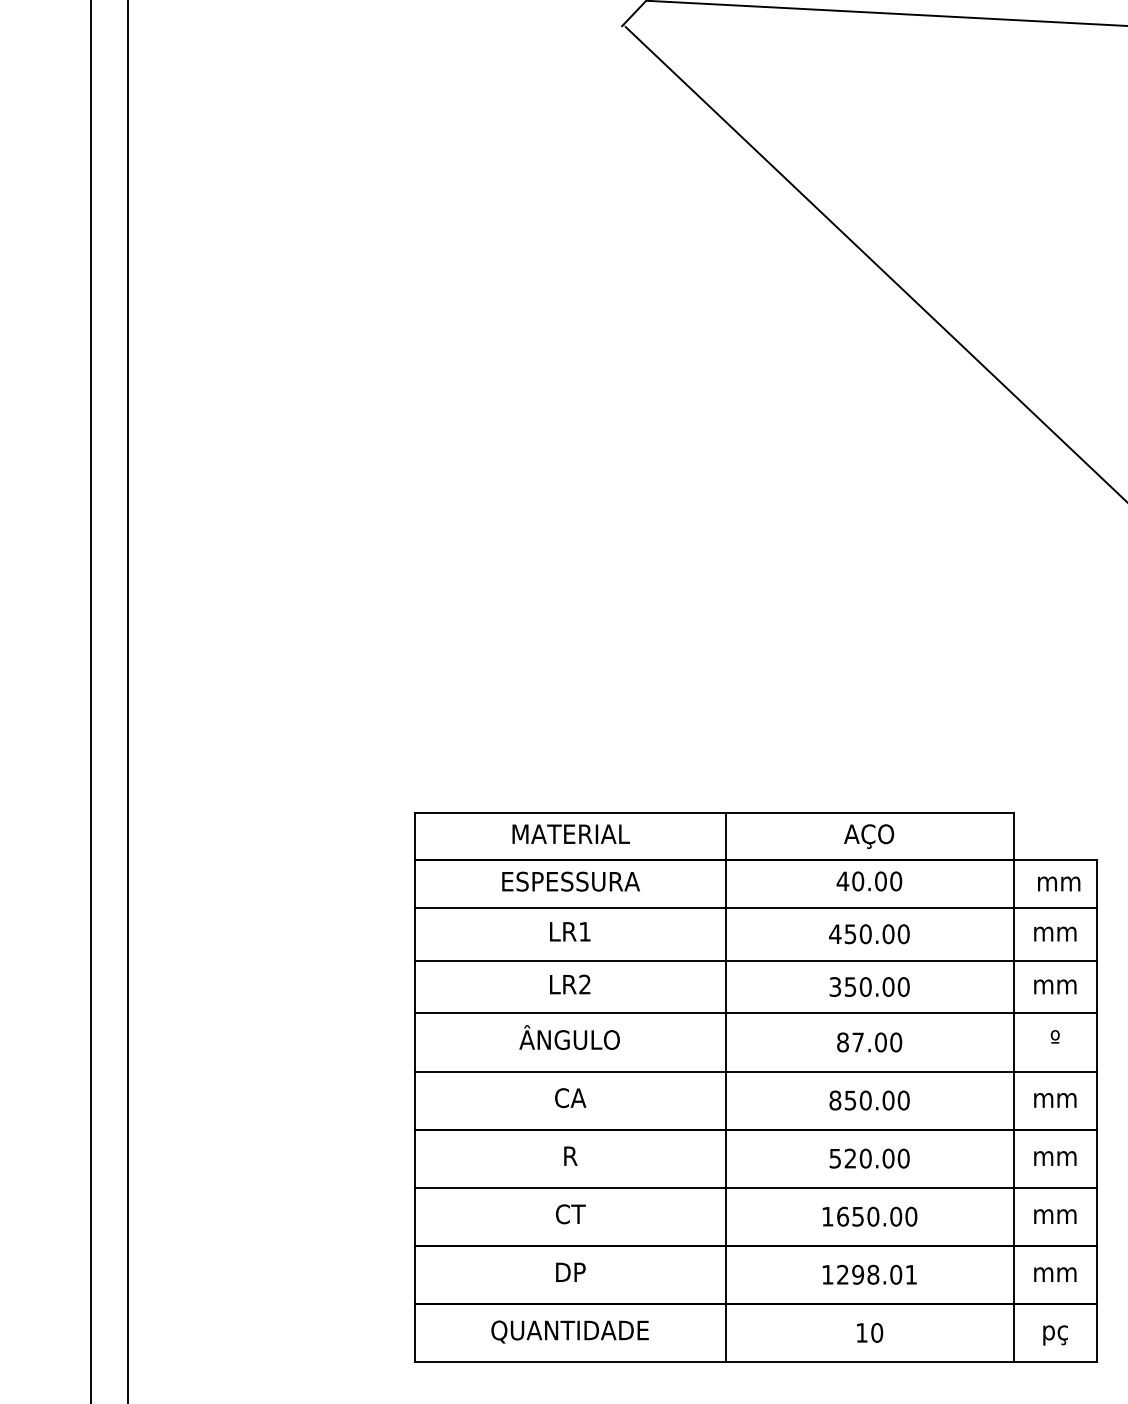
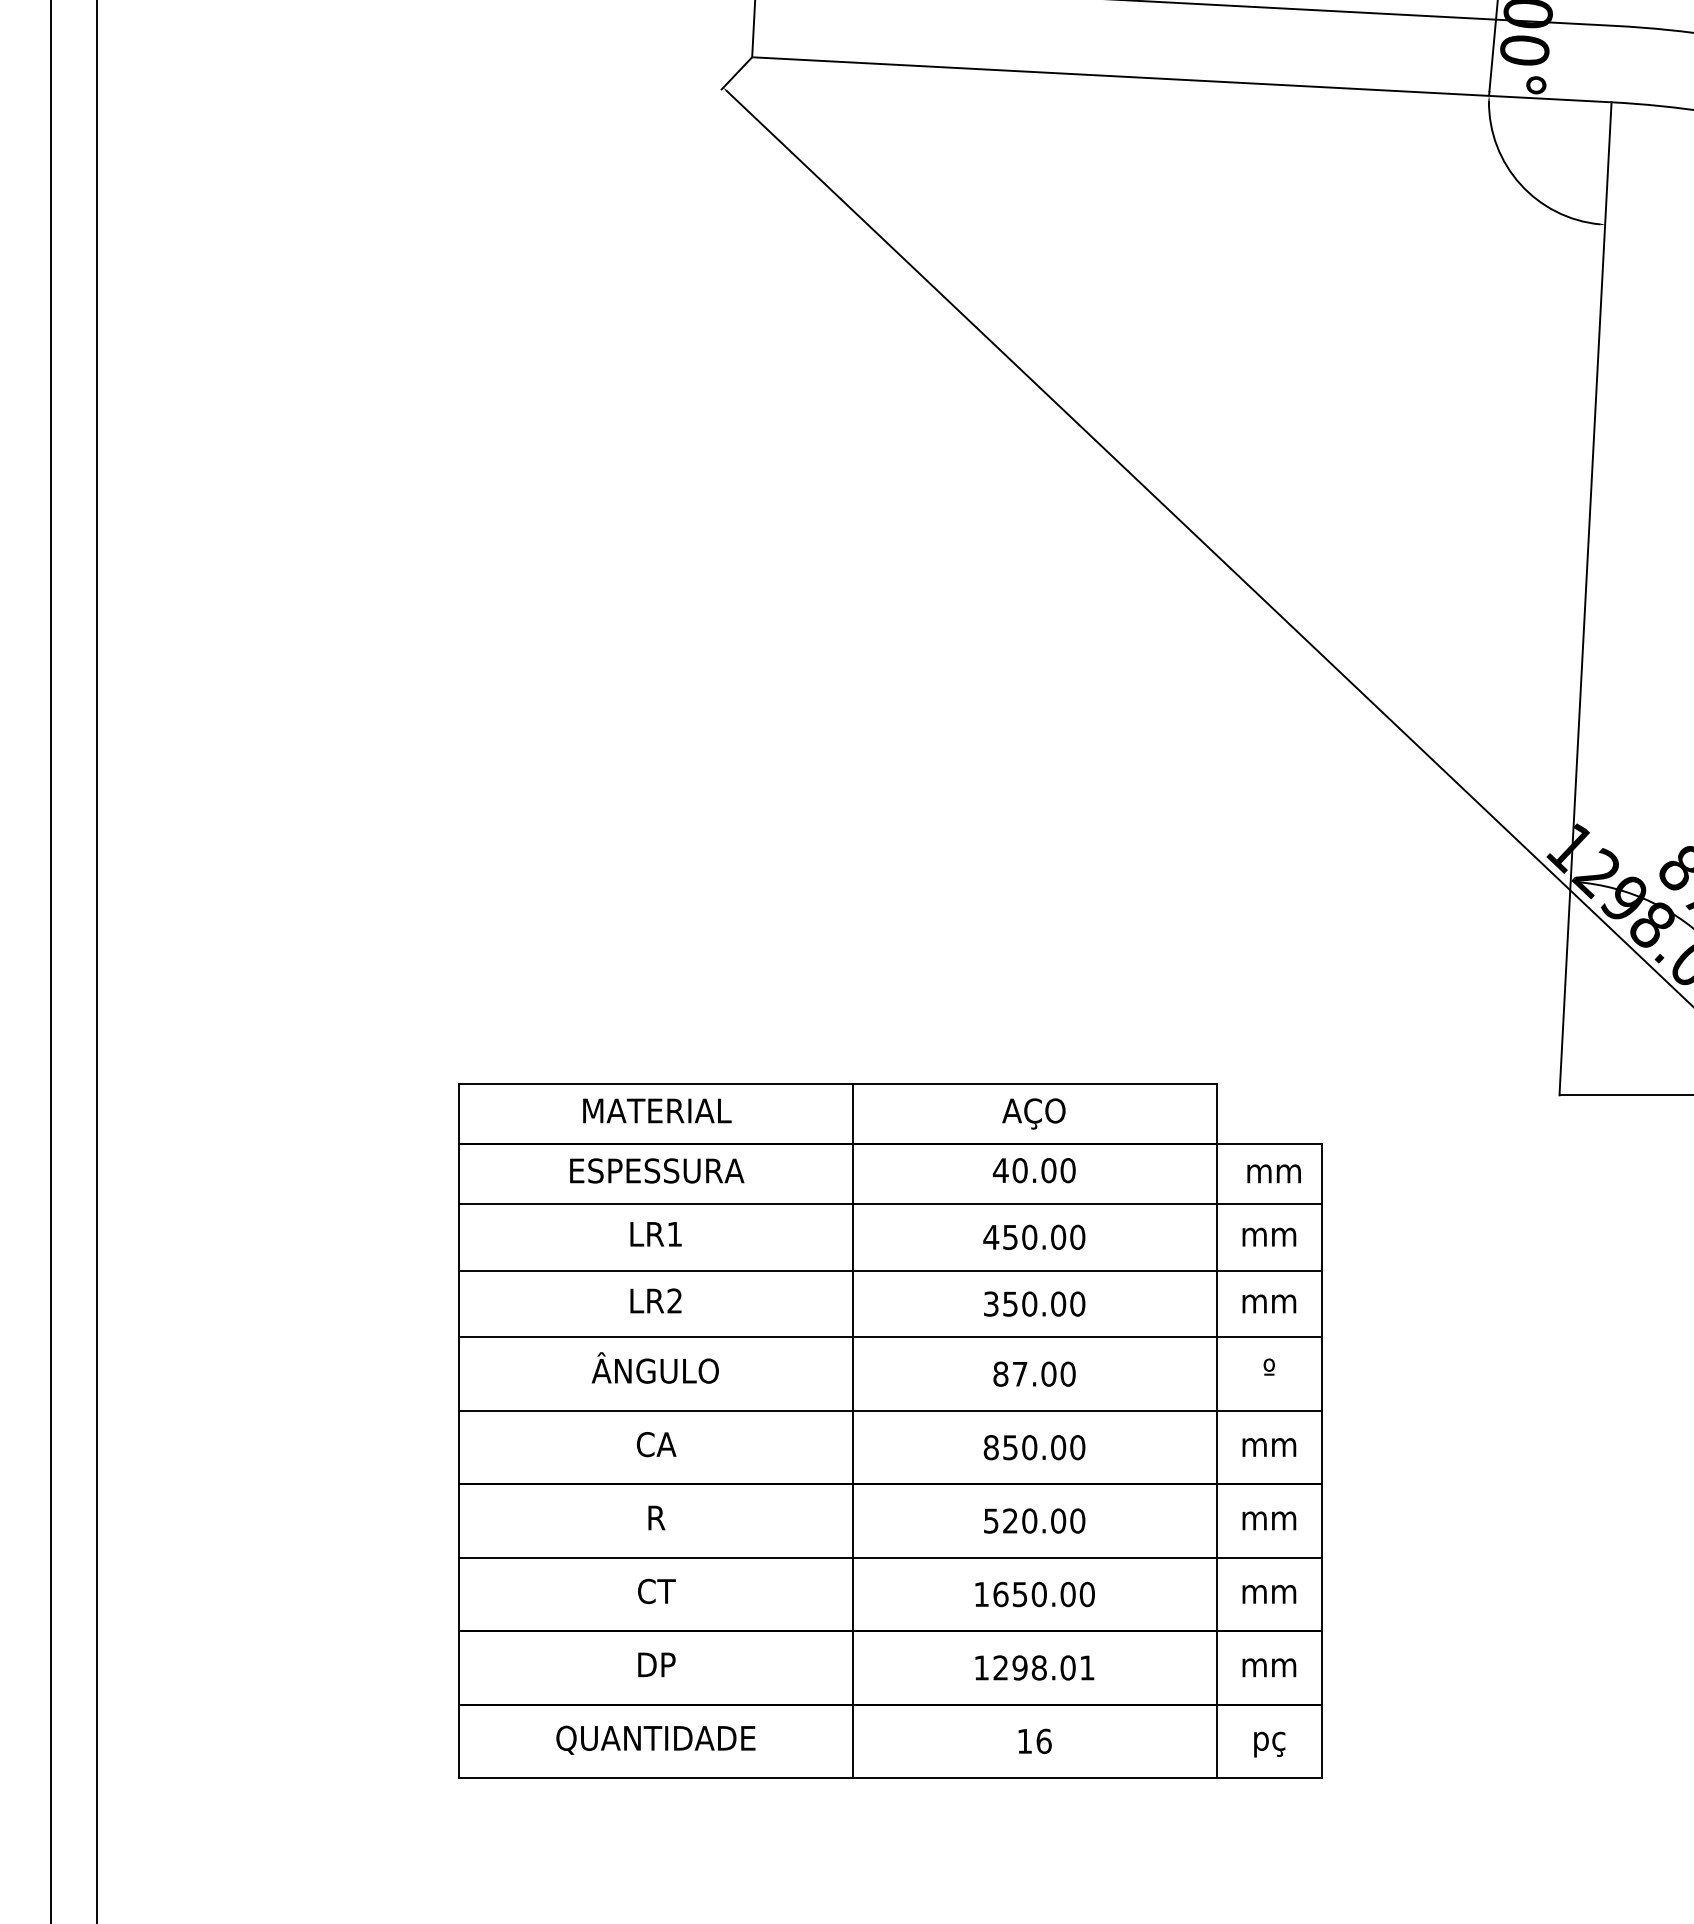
text: (876, 1332) -> (1043, 1740), 10 -> 16

